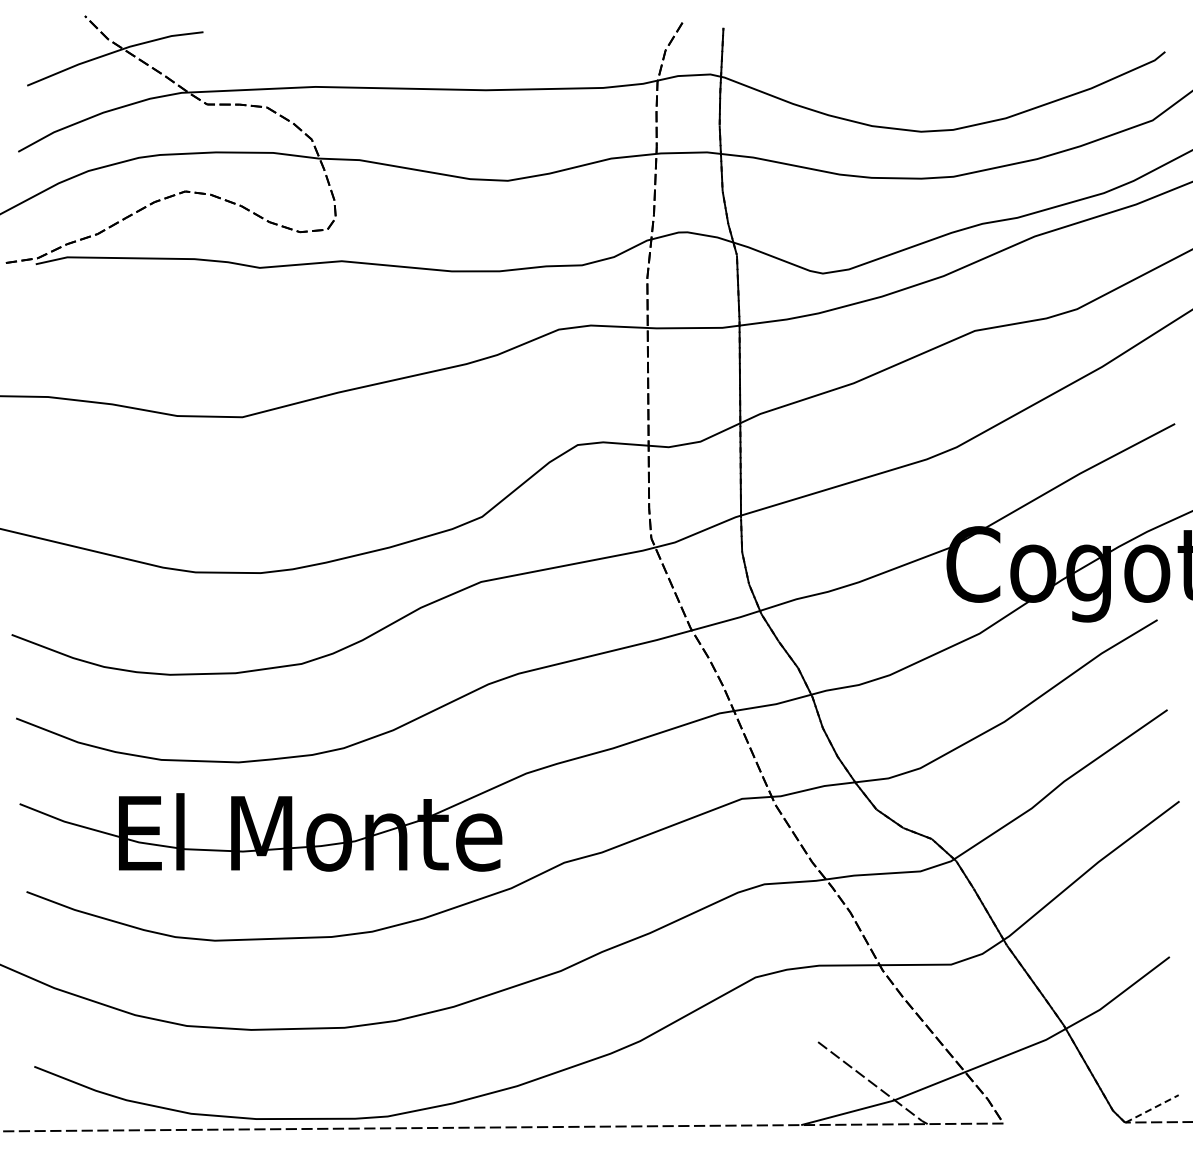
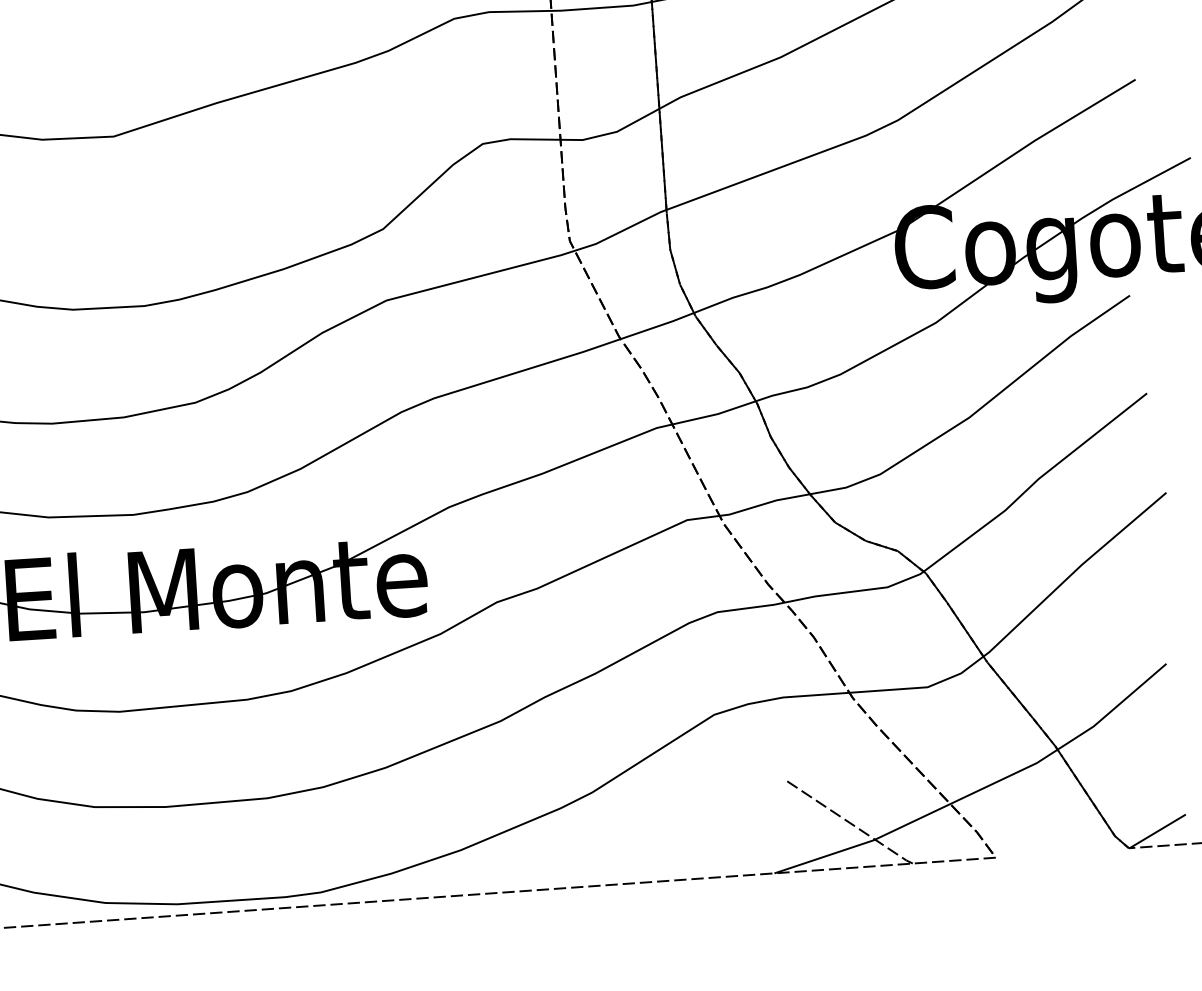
line: (1152, 1108) -> (1158, 830), dashed -> solid

